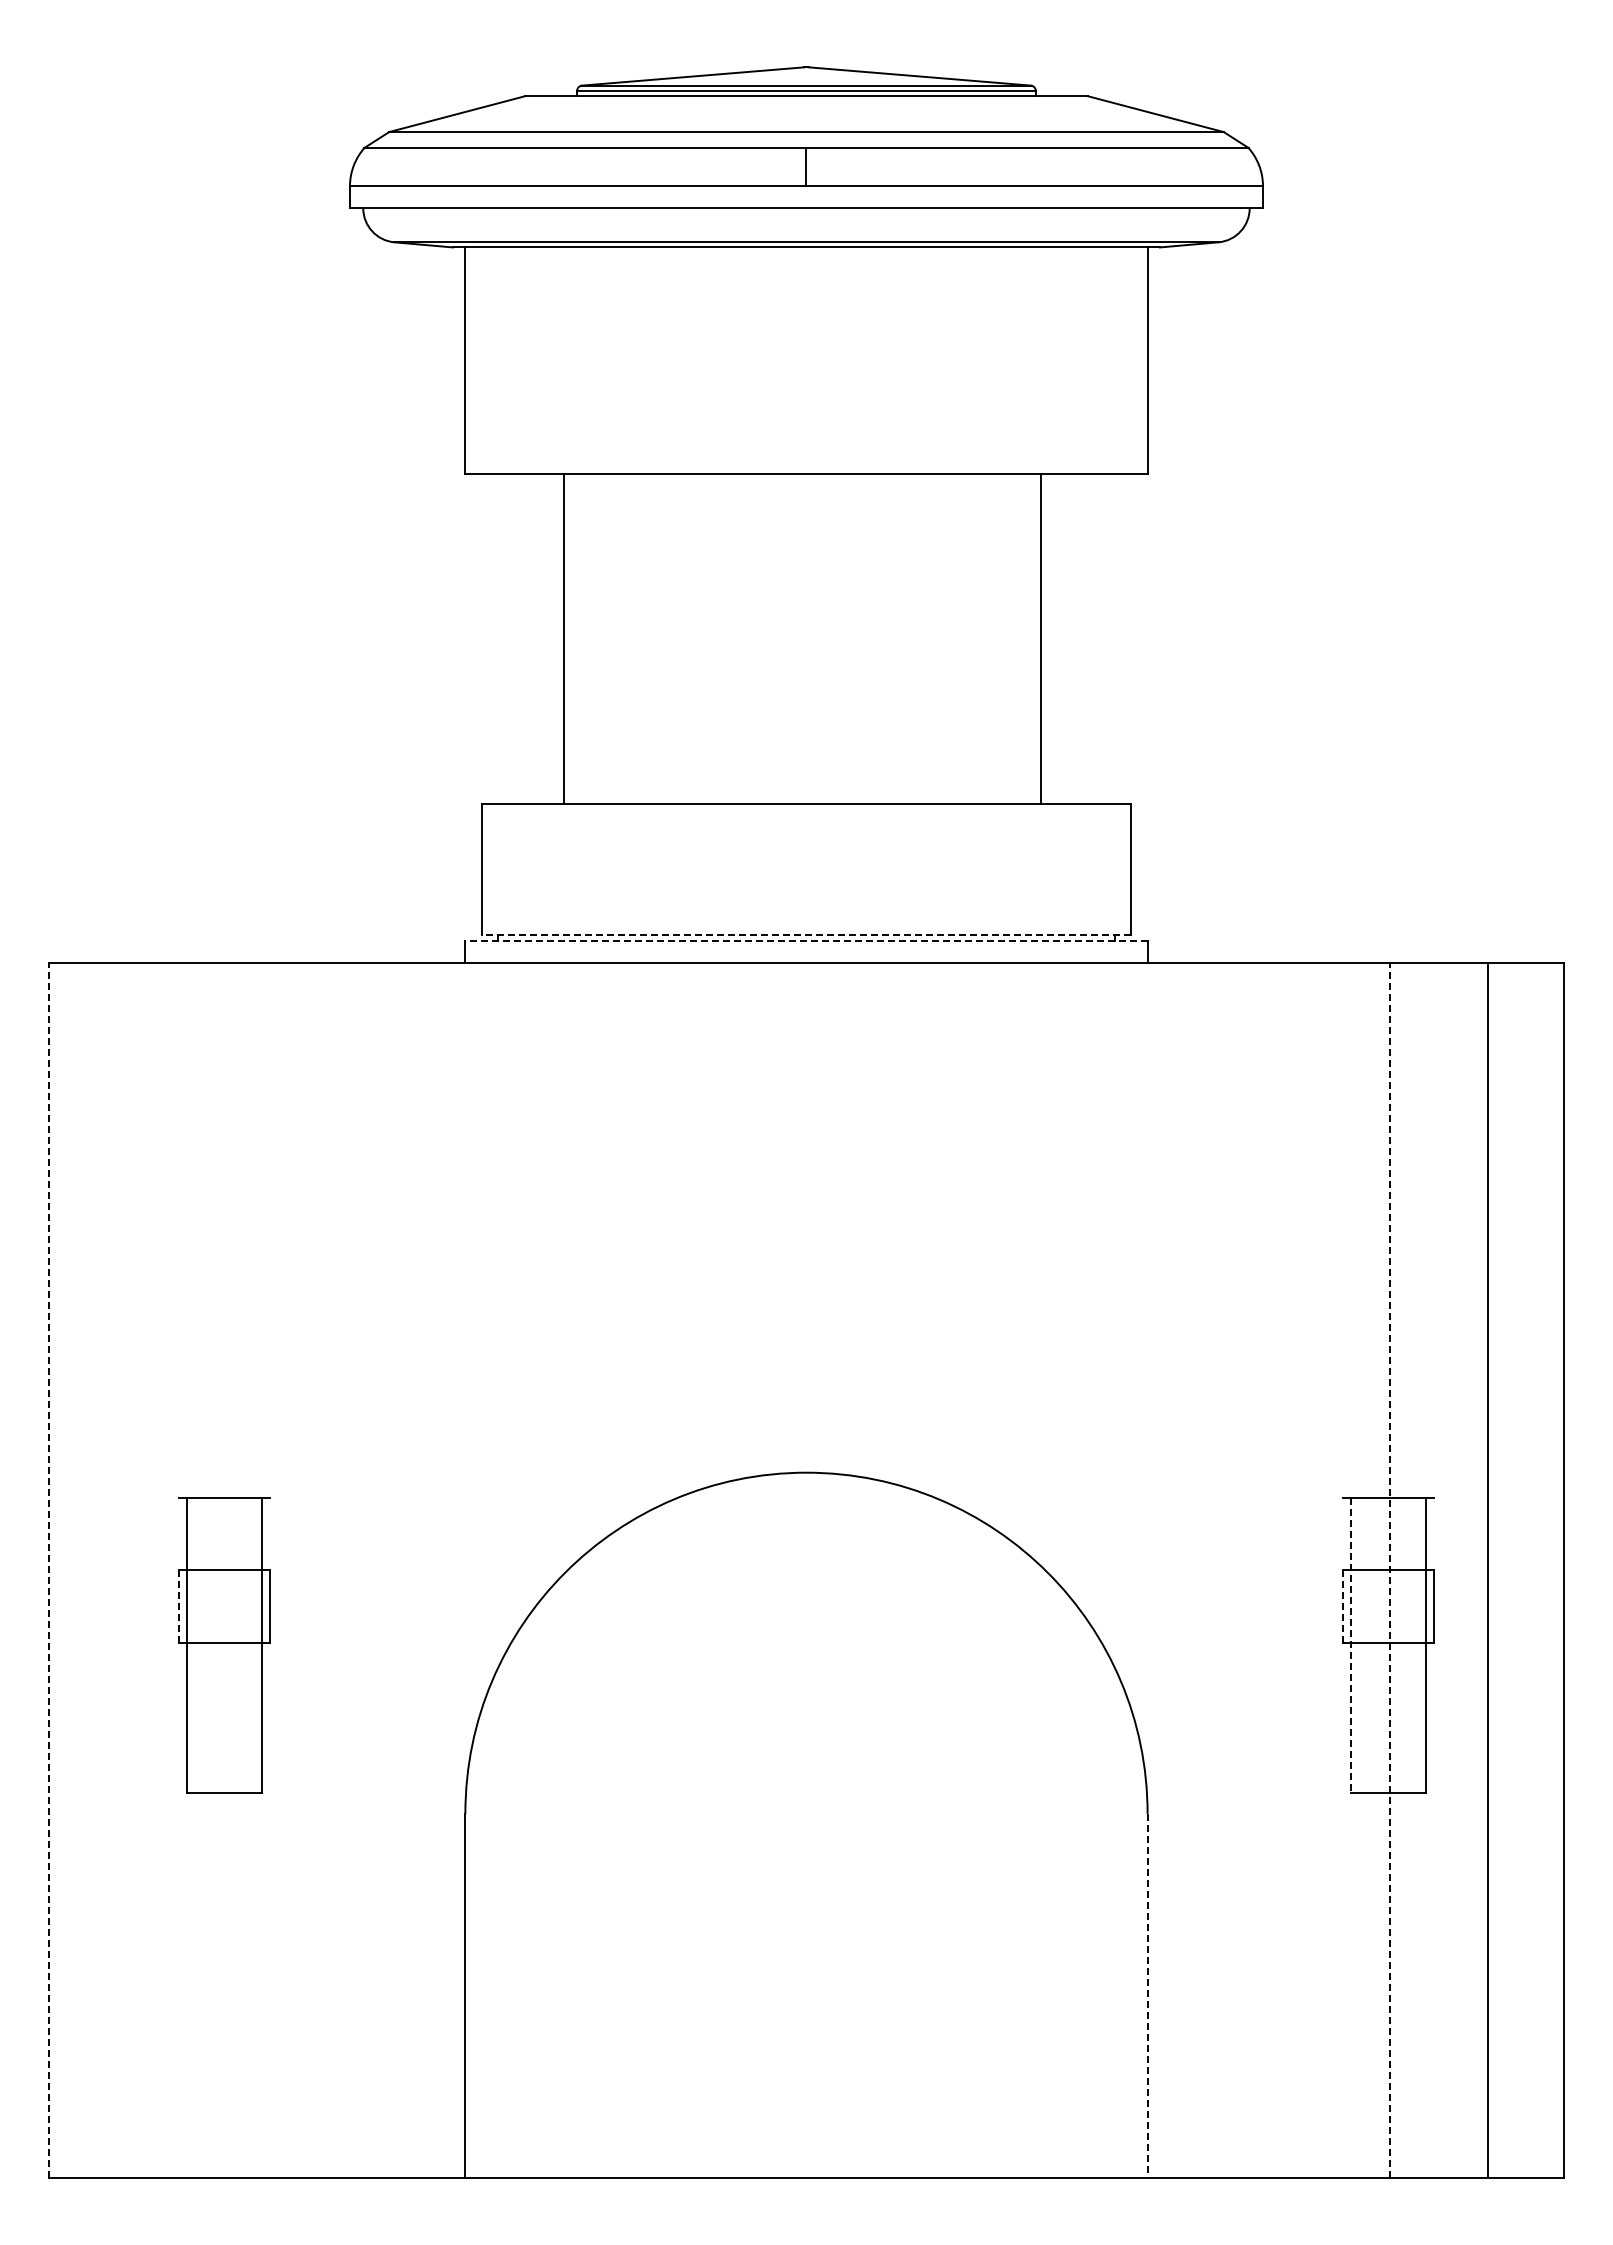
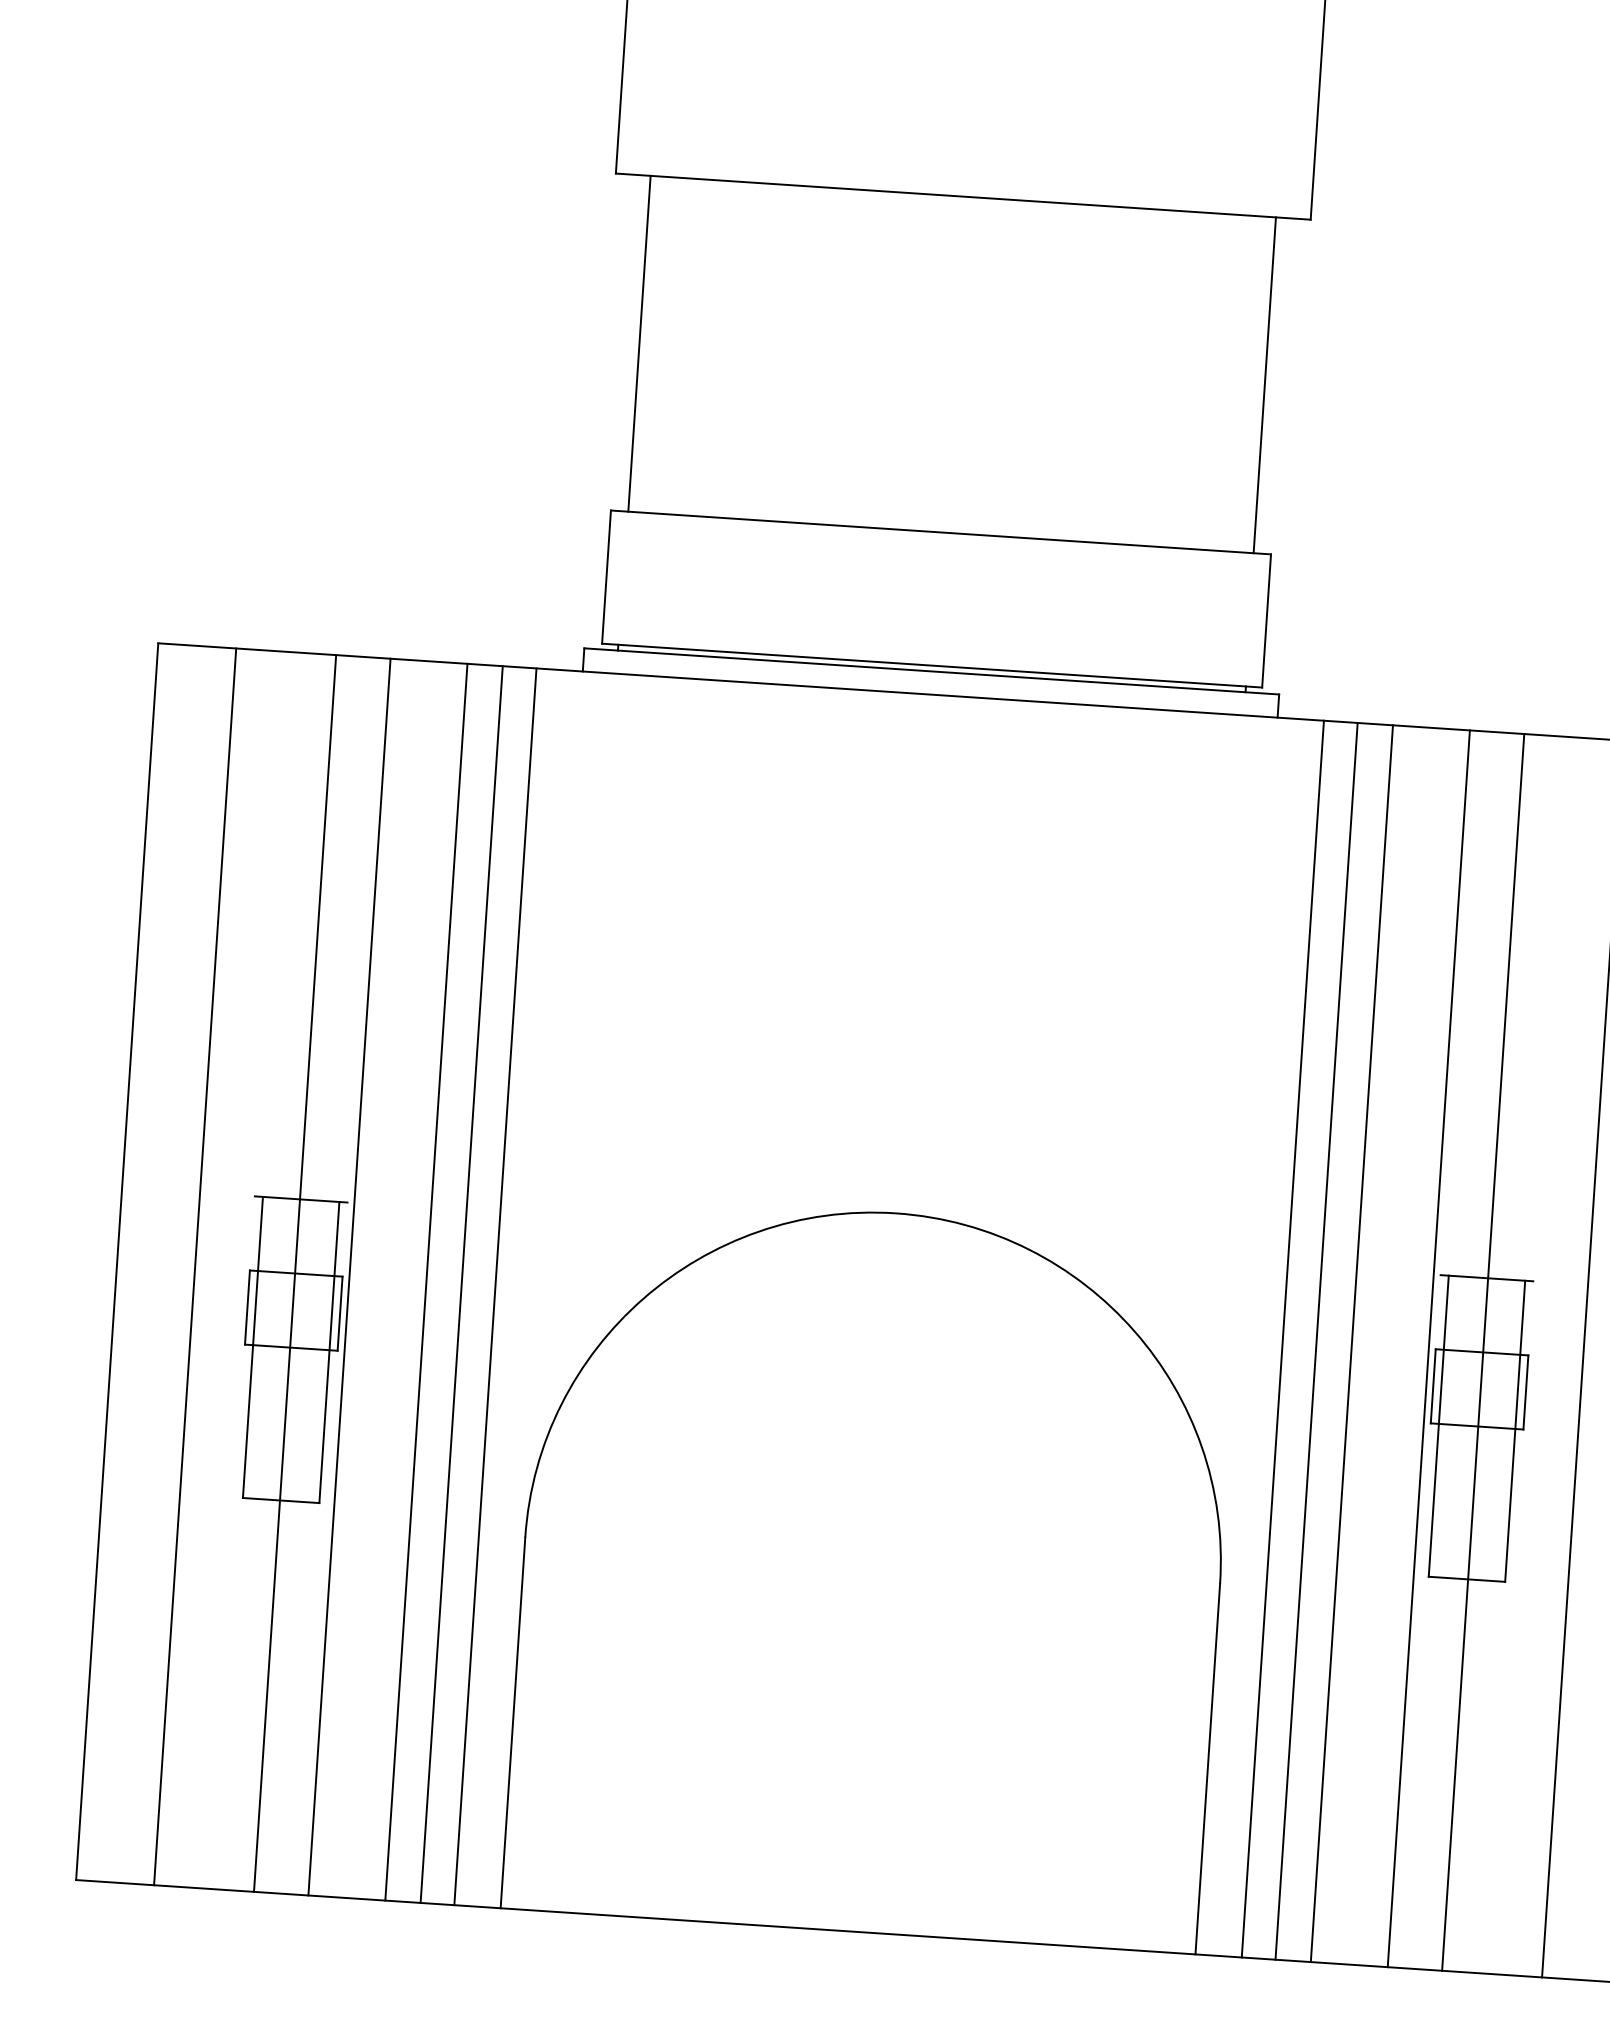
line: (564, 639) -> (639, 344), moved
line: (1041, 639) -> (1264, 385), moved
line: (805, 934) -> (931, 665), dashed -> solid
line: (805, 940) -> (930, 671), dashed -> solid
line: (48, 1569) -> (117, 1260), dashed -> solid
line: (1389, 1569) -> (1482, 1351), dashed -> solid
line: (125, 1570) -> (195, 1266), added
line: (223, 1570) -> (295, 1273), added
line: (276, 1570) -> (349, 1277), added
line: (352, 1570) -> (426, 1282), added
line: (386, 1570) -> (461, 1284), added
line: (419, 1570) -> (495, 1286), added
line: (1193, 1570) -> (1283, 1339), added
line: (1226, 1570) -> (1316, 1341), added
line: (1260, 1570) -> (1351, 1343), added
line: (1336, 1570) -> (1428, 1348), added
line: (178, 1607) -> (247, 1308), dashed -> solid
line: (1343, 1607) -> (1433, 1386), dashed -> solid
line: (1351, 1645) -> (1439, 1426), dashed -> solid
line: (1147, 1995) -> (1207, 1768), dashed -> solid

